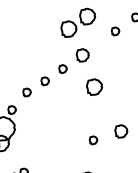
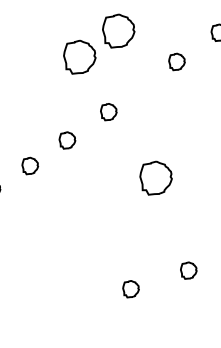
part: (82, 55) -> (108, 112), size x0.62
part: (94, 86) -> (156, 176), moved
part: (120, 131) -> (187, 270), size x0.62

